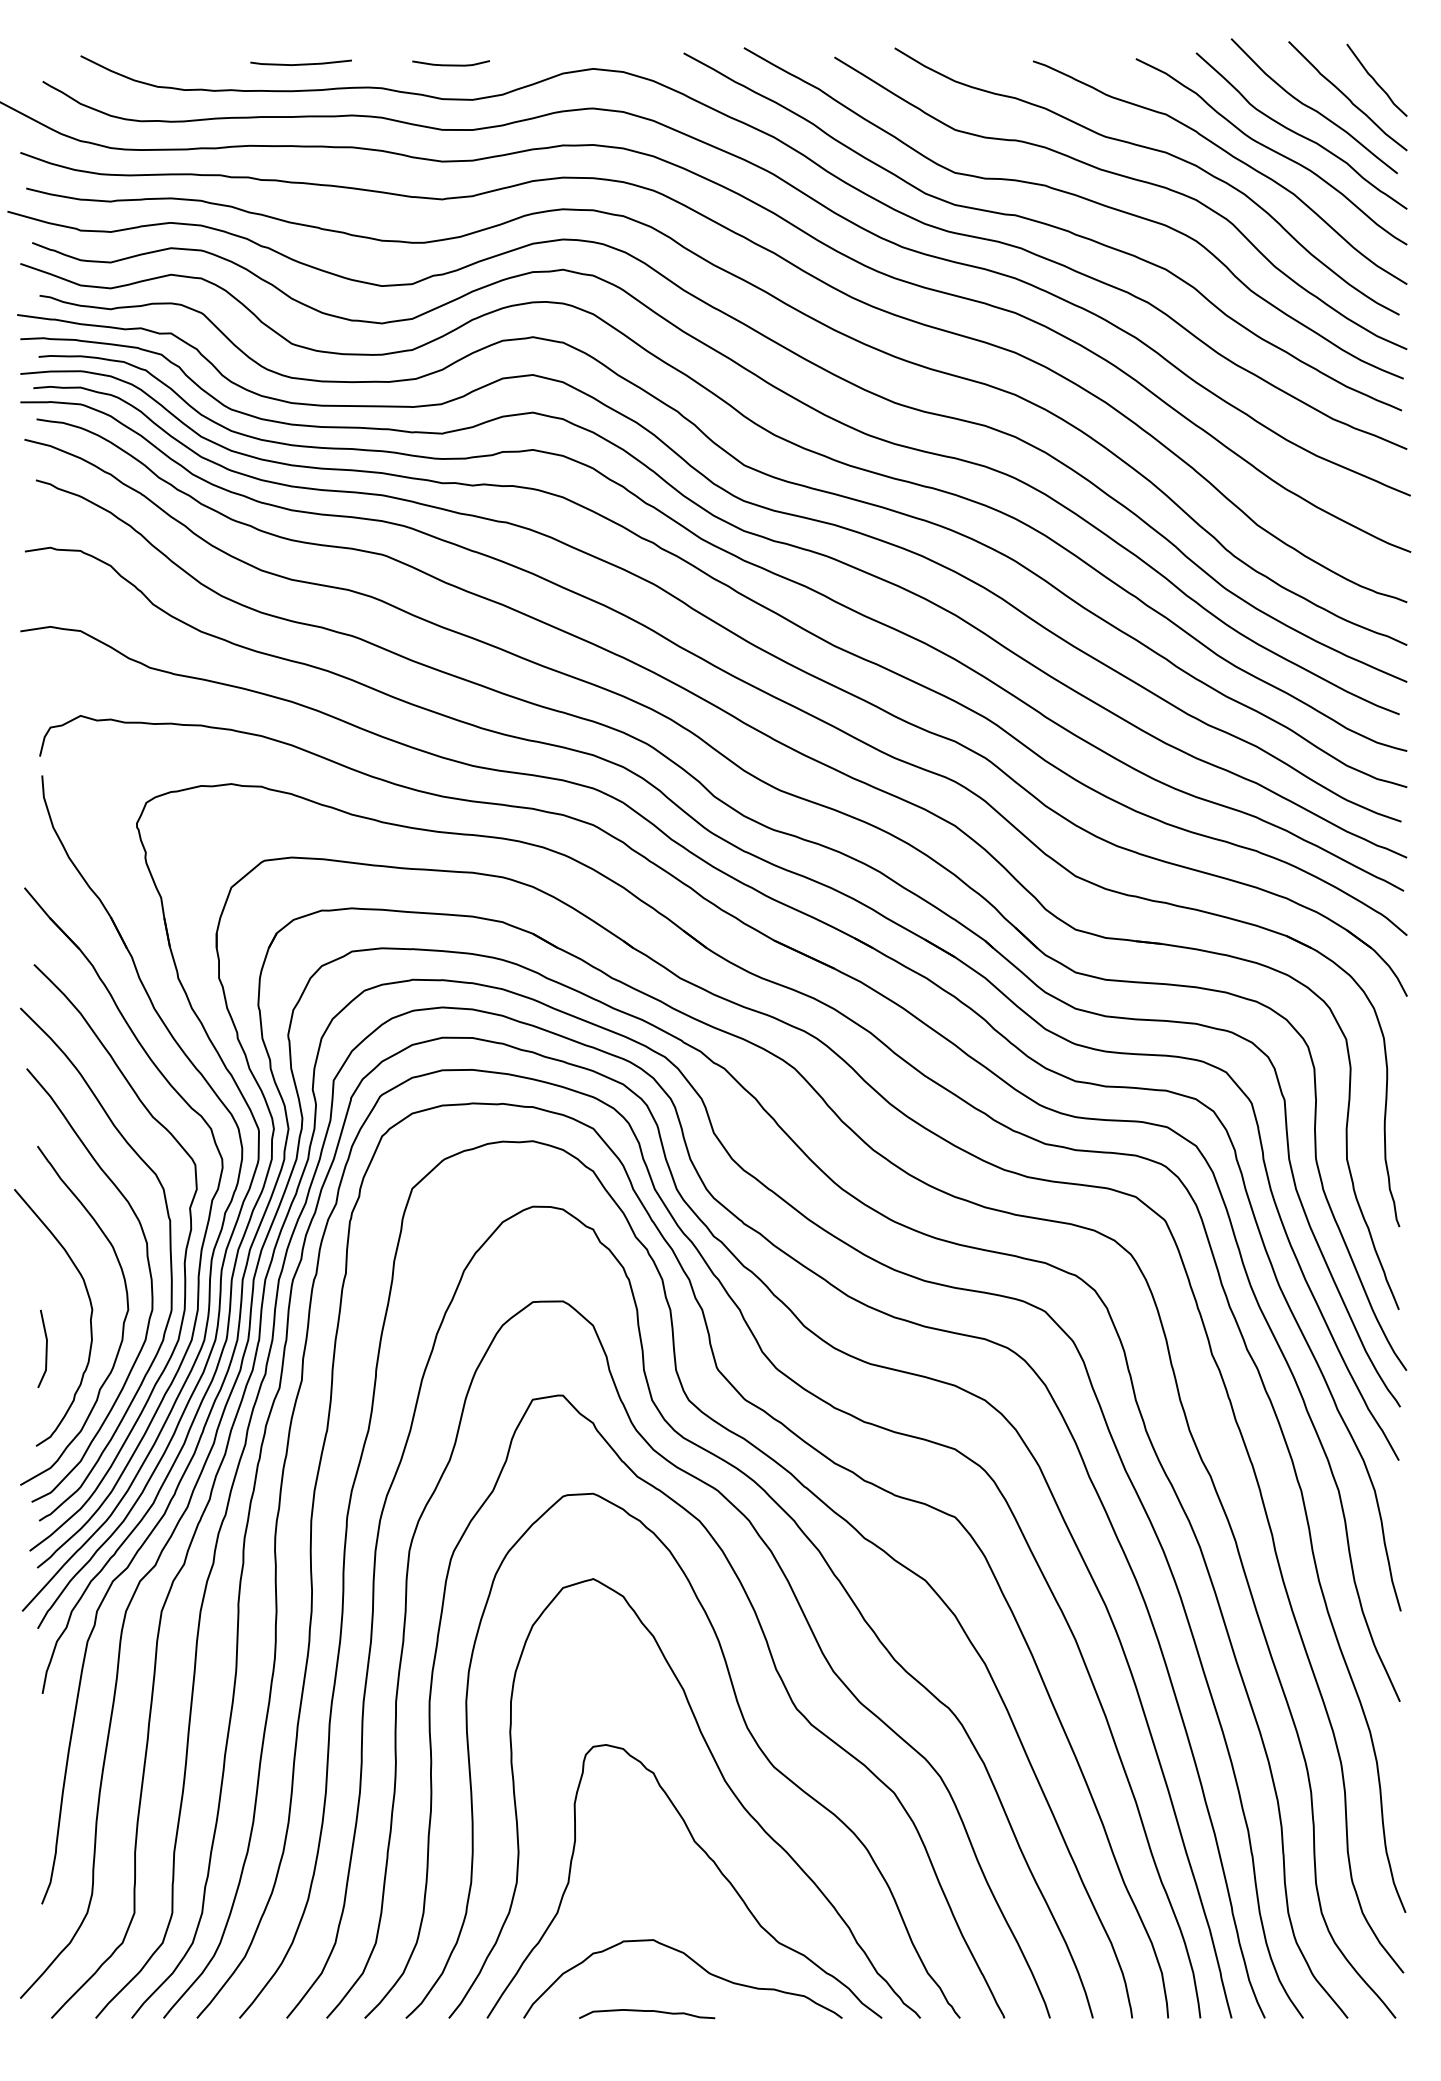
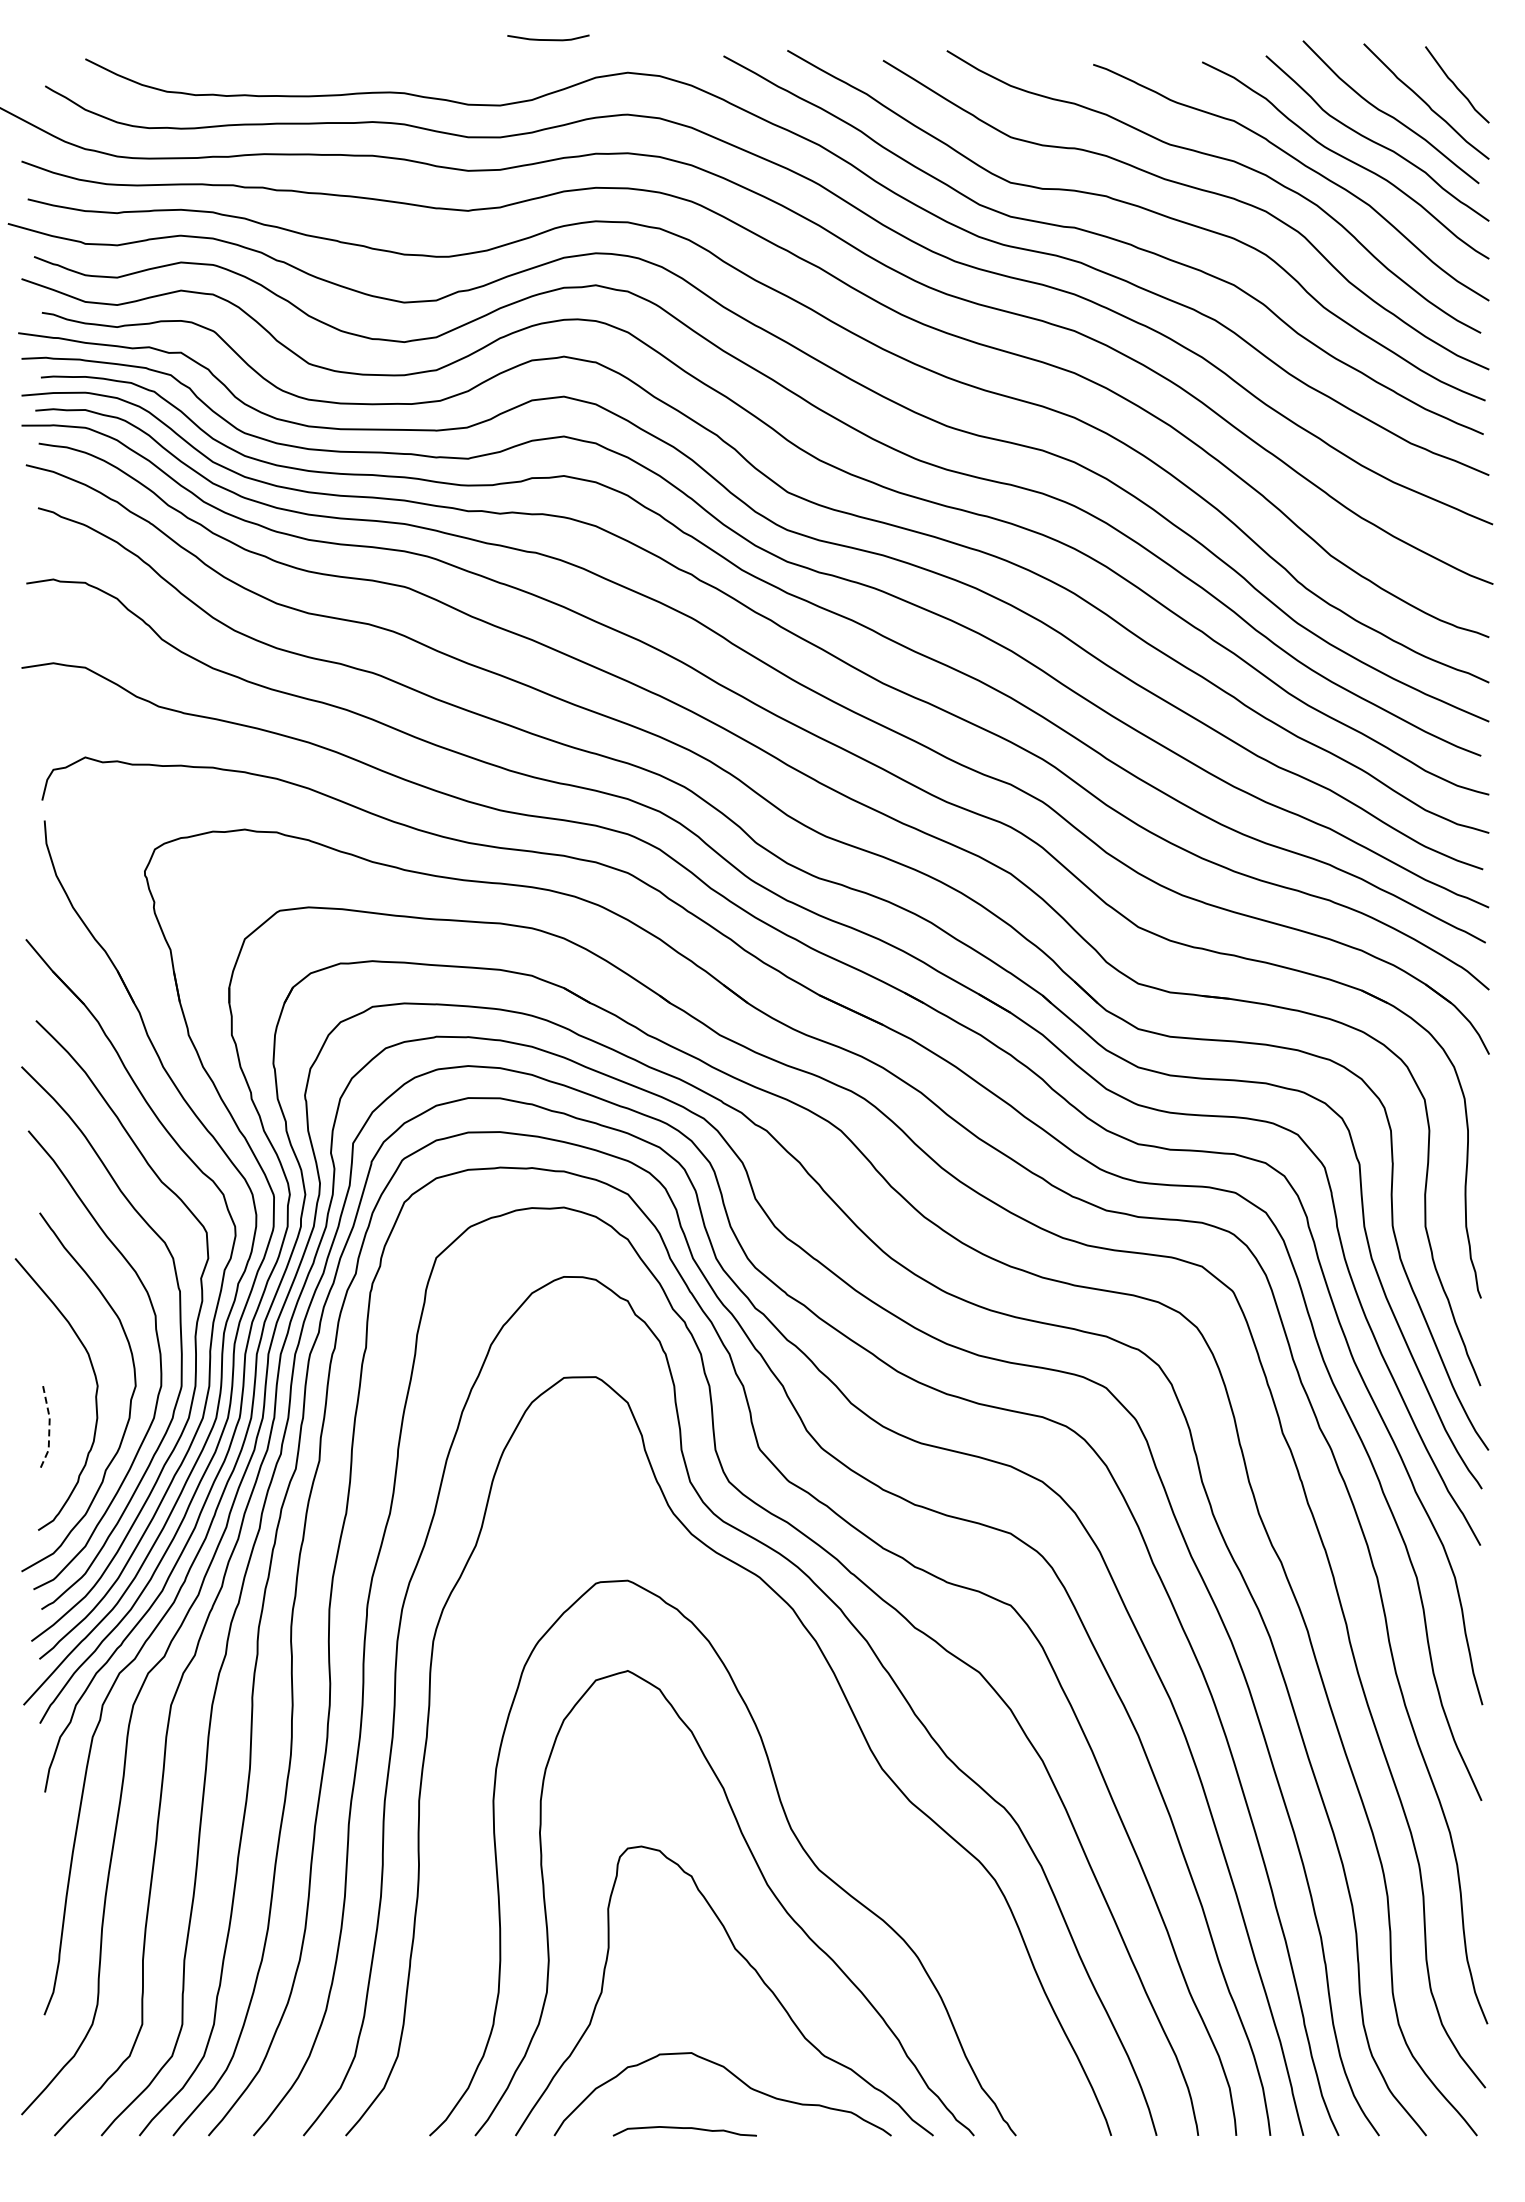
line: (300, 63) -> (318, 67), removed
curve: (451, 64) -> (548, 39), moved
line: (46, 1349) -> (49, 1427), solid -> dashed
curve: (775, 1670) -> (820, 1767), removed

